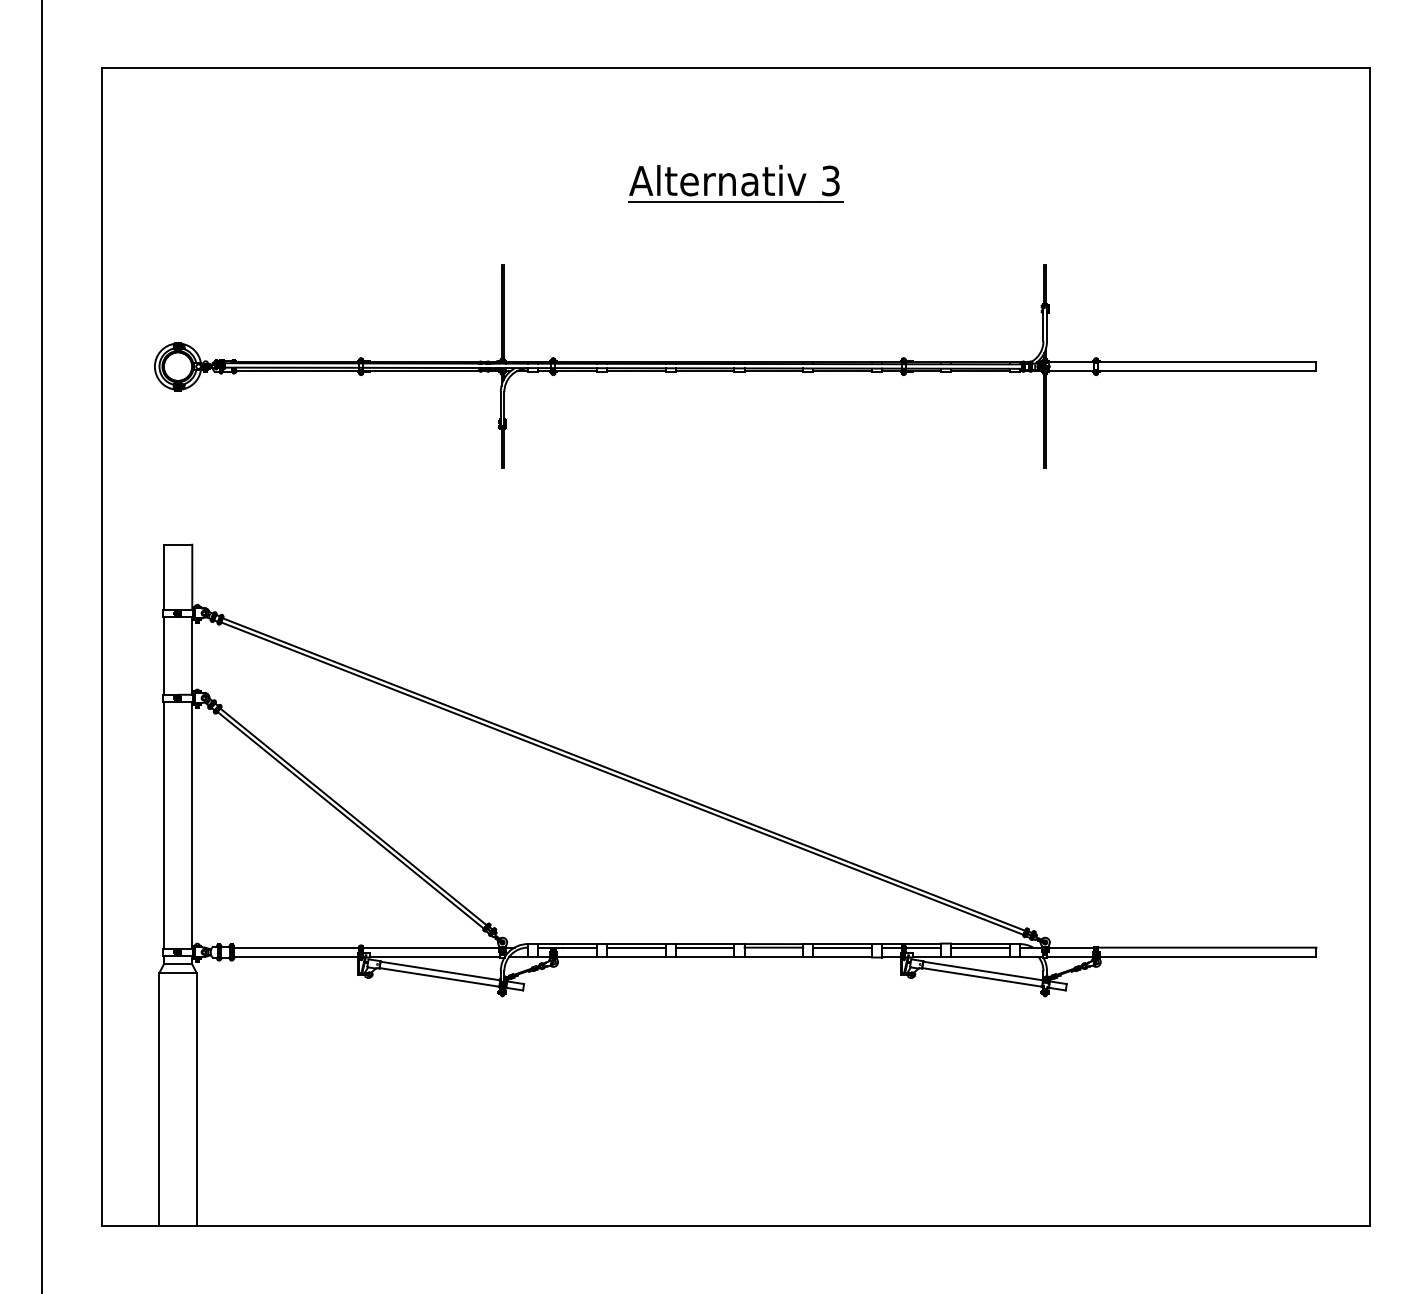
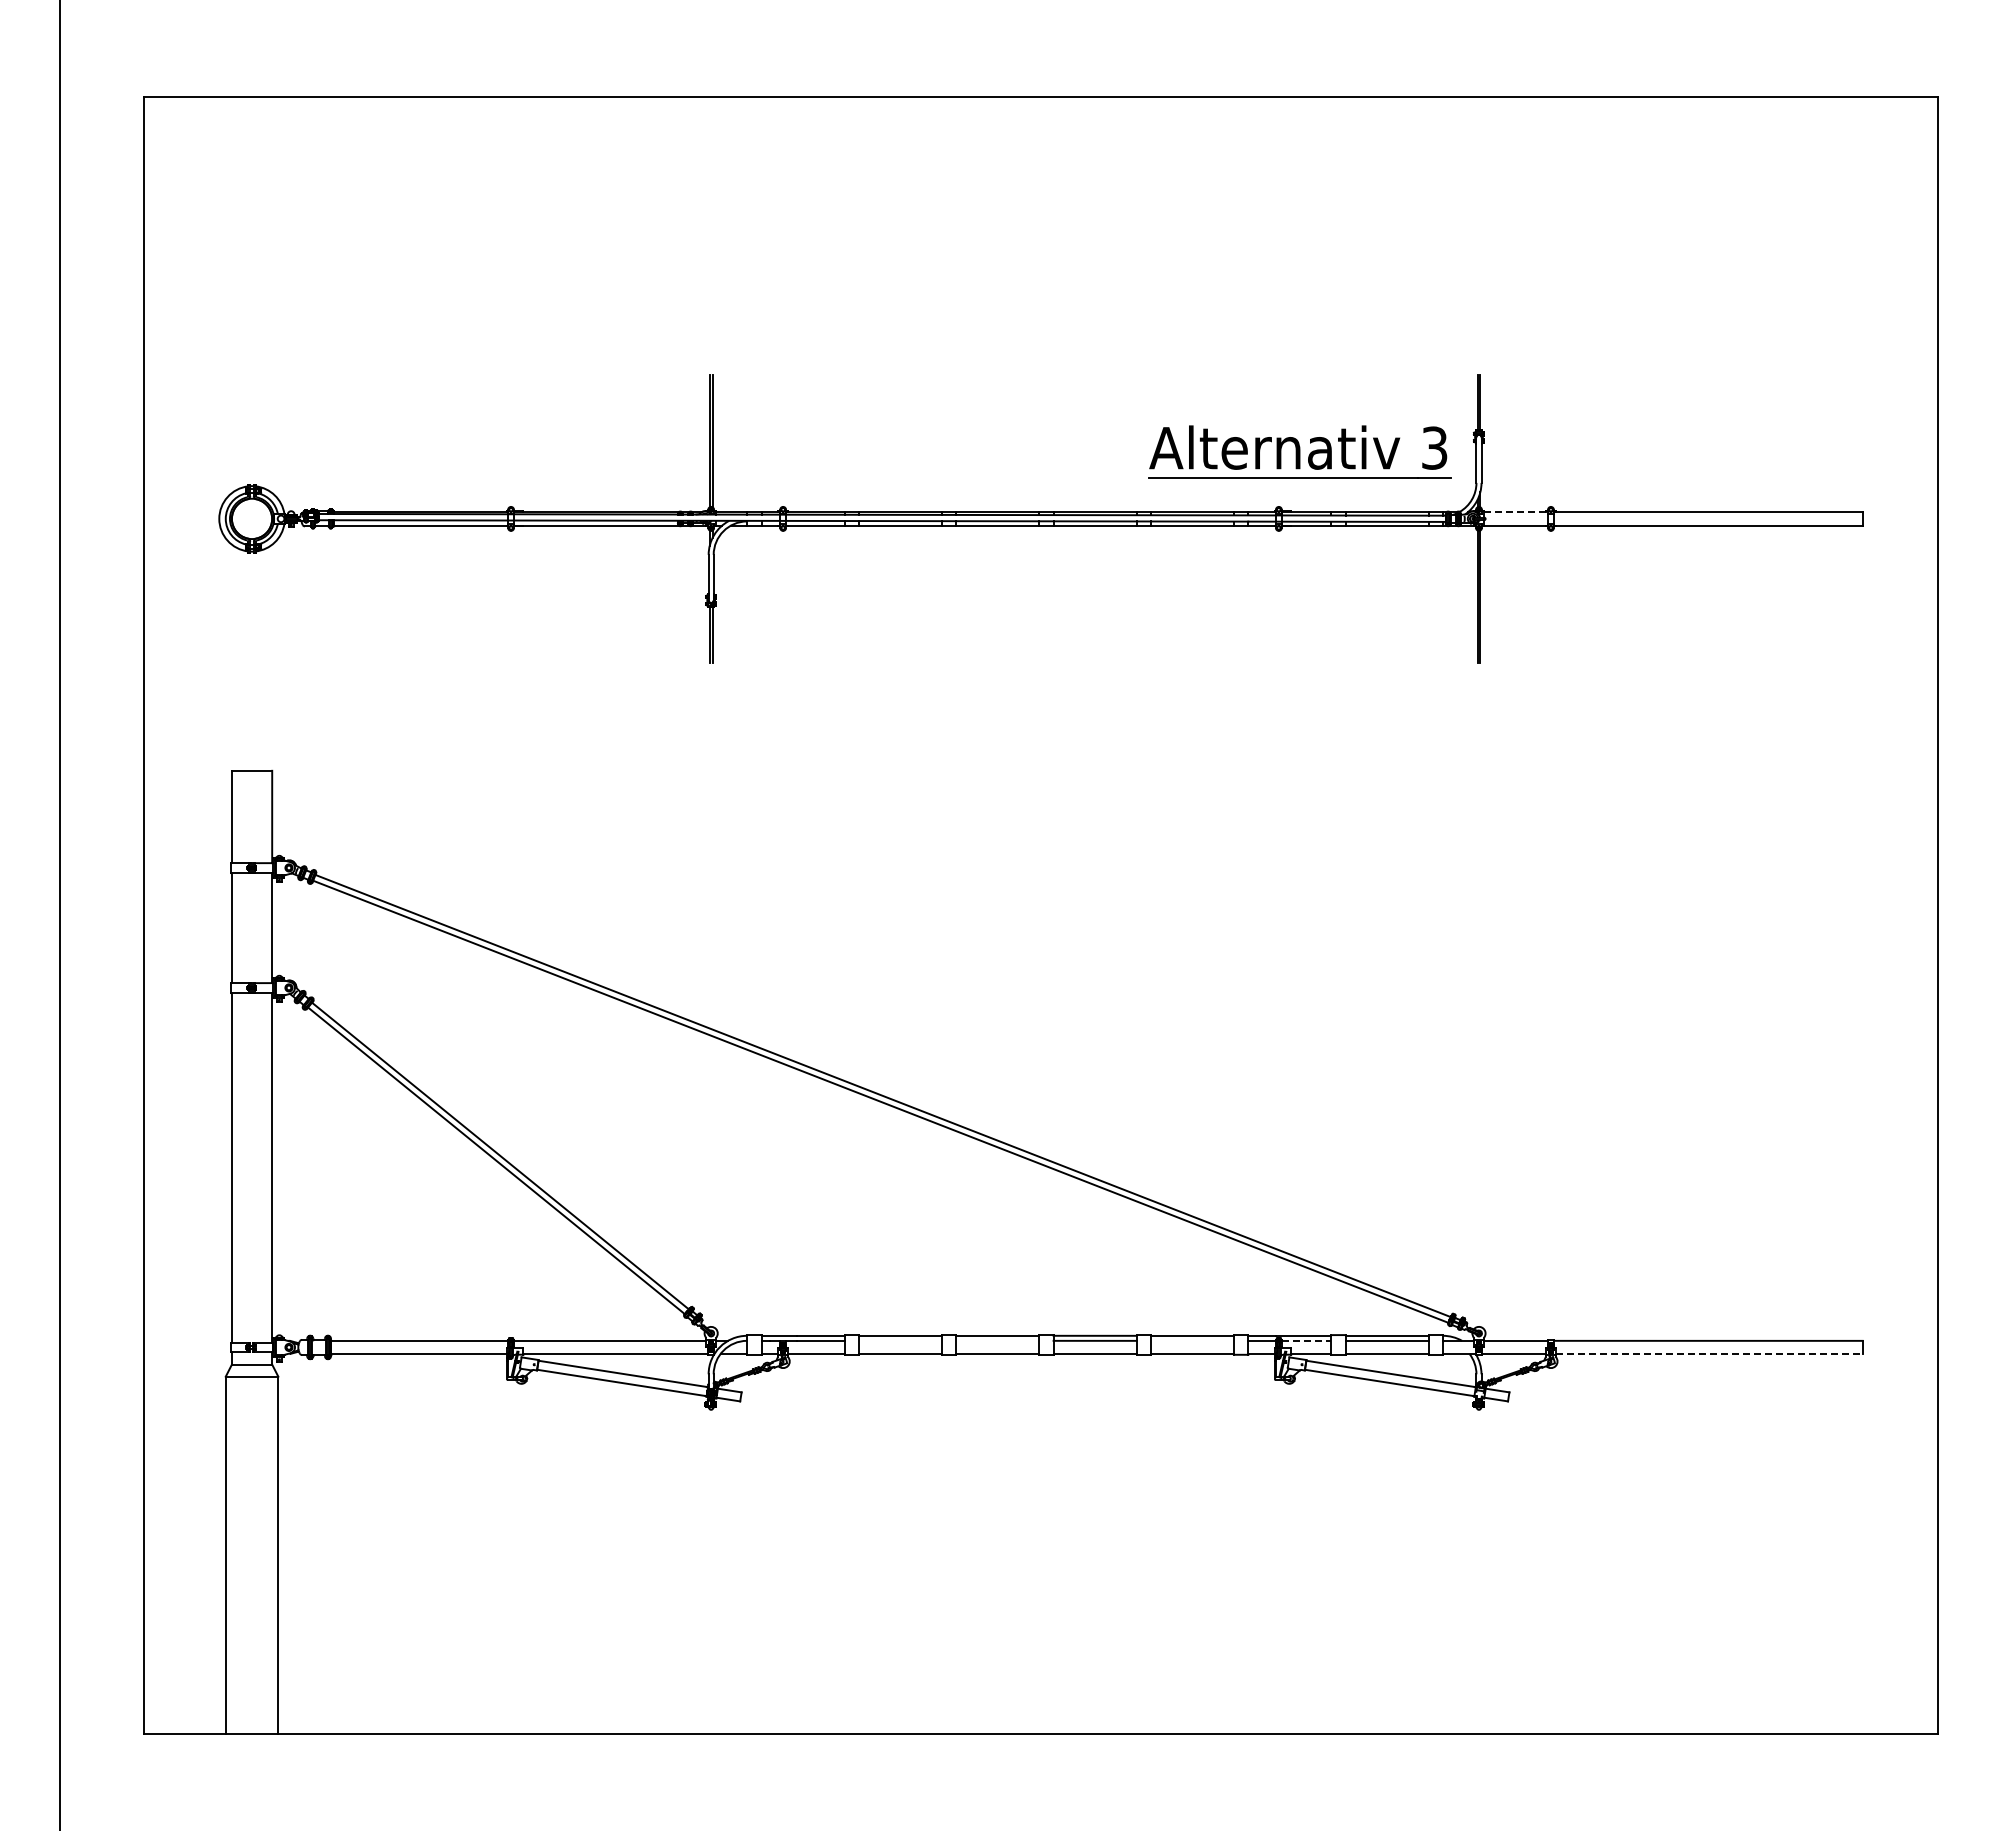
part: (735, 183) -> (1299, 451), moved
line: (1071, 362) -> (1516, 512), solid -> dashed
line: (635, 947) -> (899, 1340), removed
line: (704, 947) -> (997, 1340), removed
line: (842, 947) -> (1191, 1340), removed
line: (923, 947) -> (1306, 1340), solid -> dashed
line: (1208, 957) -> (1709, 1354), solid -> dashed

